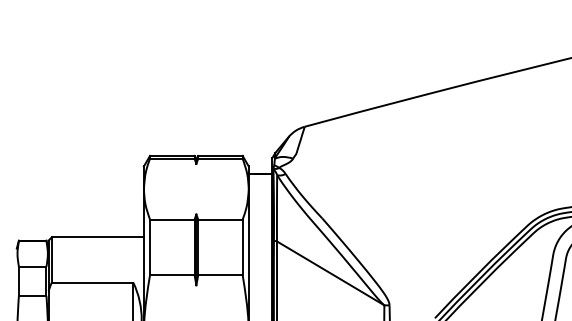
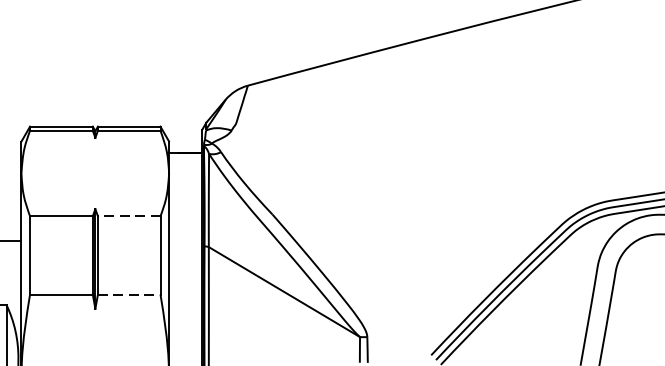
line: (219, 219) -> (127, 216), solid -> dashed
line: (220, 275) -> (129, 295), solid -> dashed

